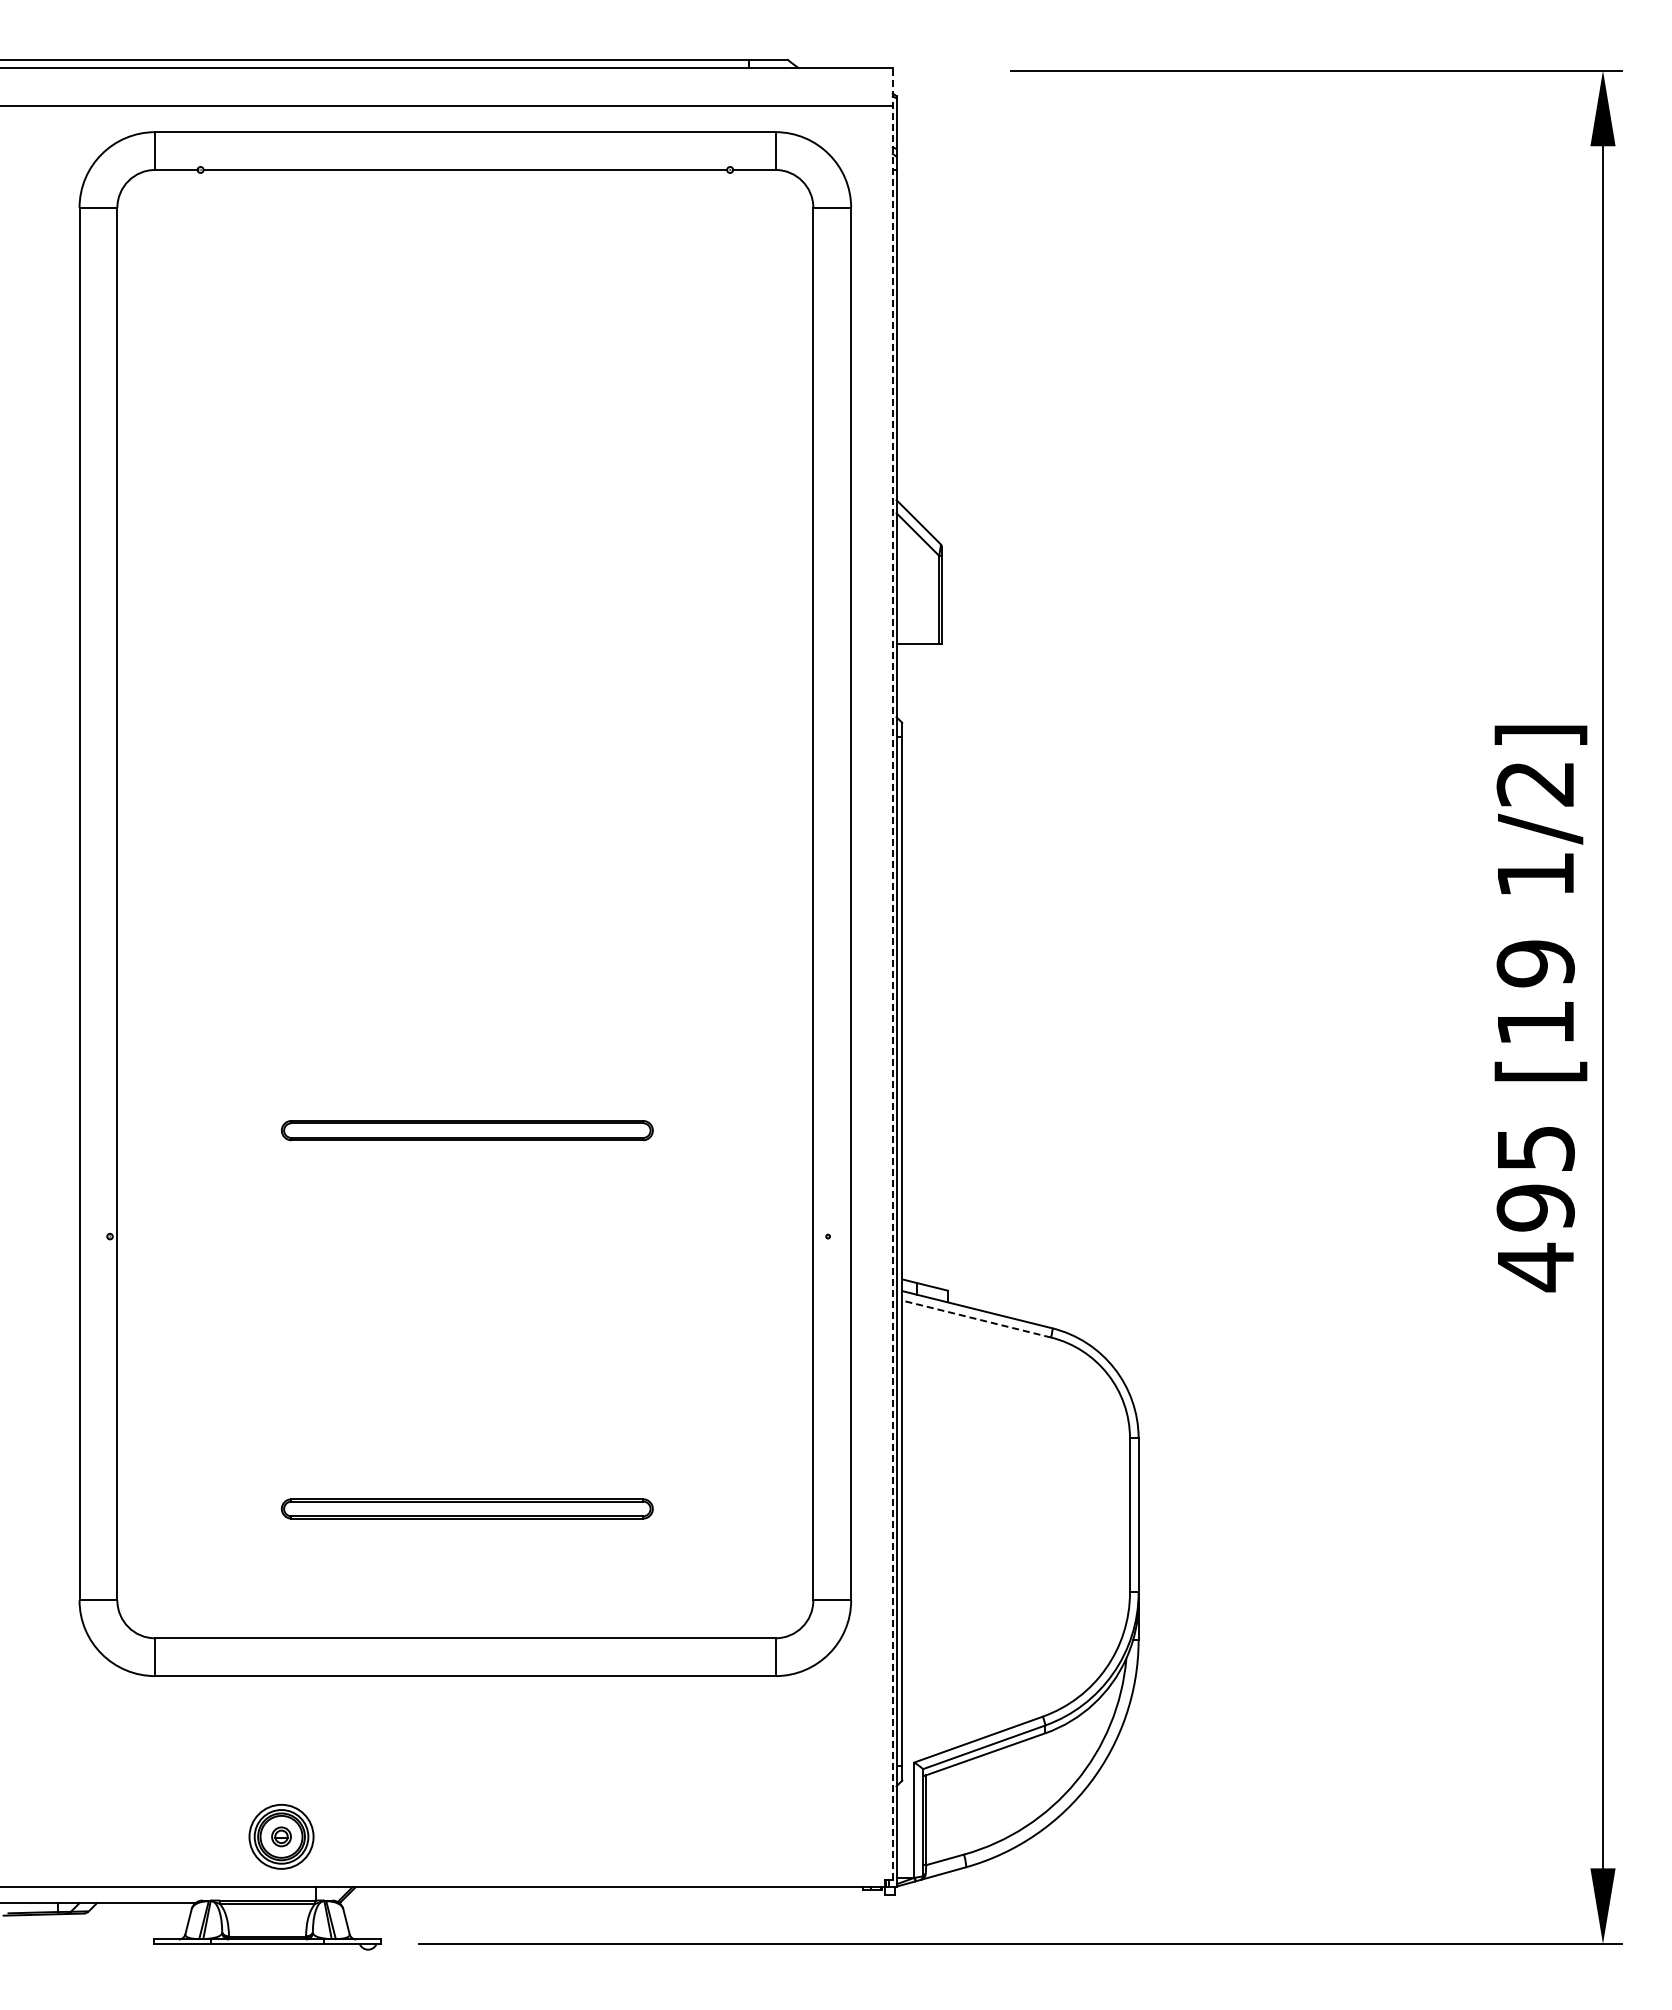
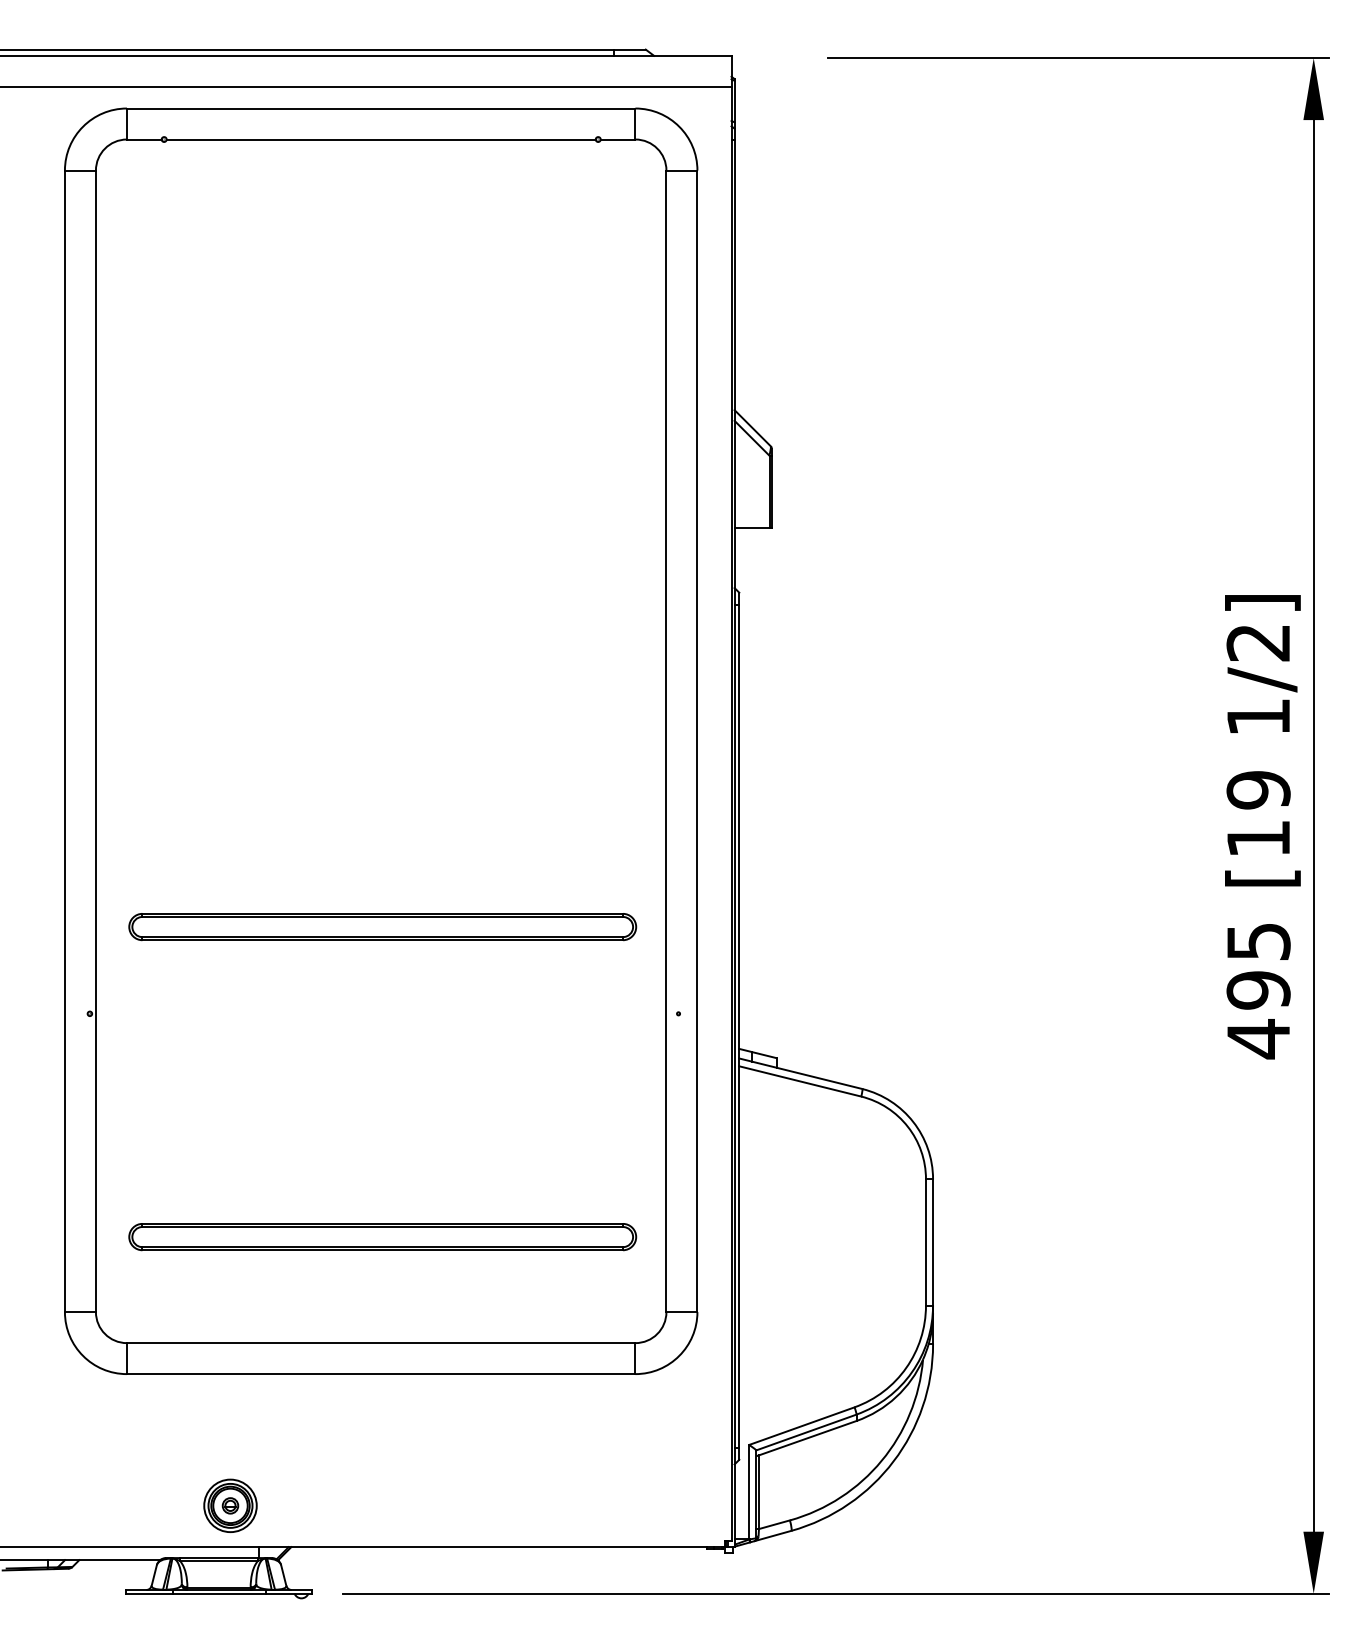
line: (892, 973) -> (731, 798), dashed -> solid
part: (467, 1130) -> (382, 926), size x1.67
line: (976, 1319) -> (800, 1081), dashed -> solid
part: (467, 1508) -> (382, 1236), size x1.67

